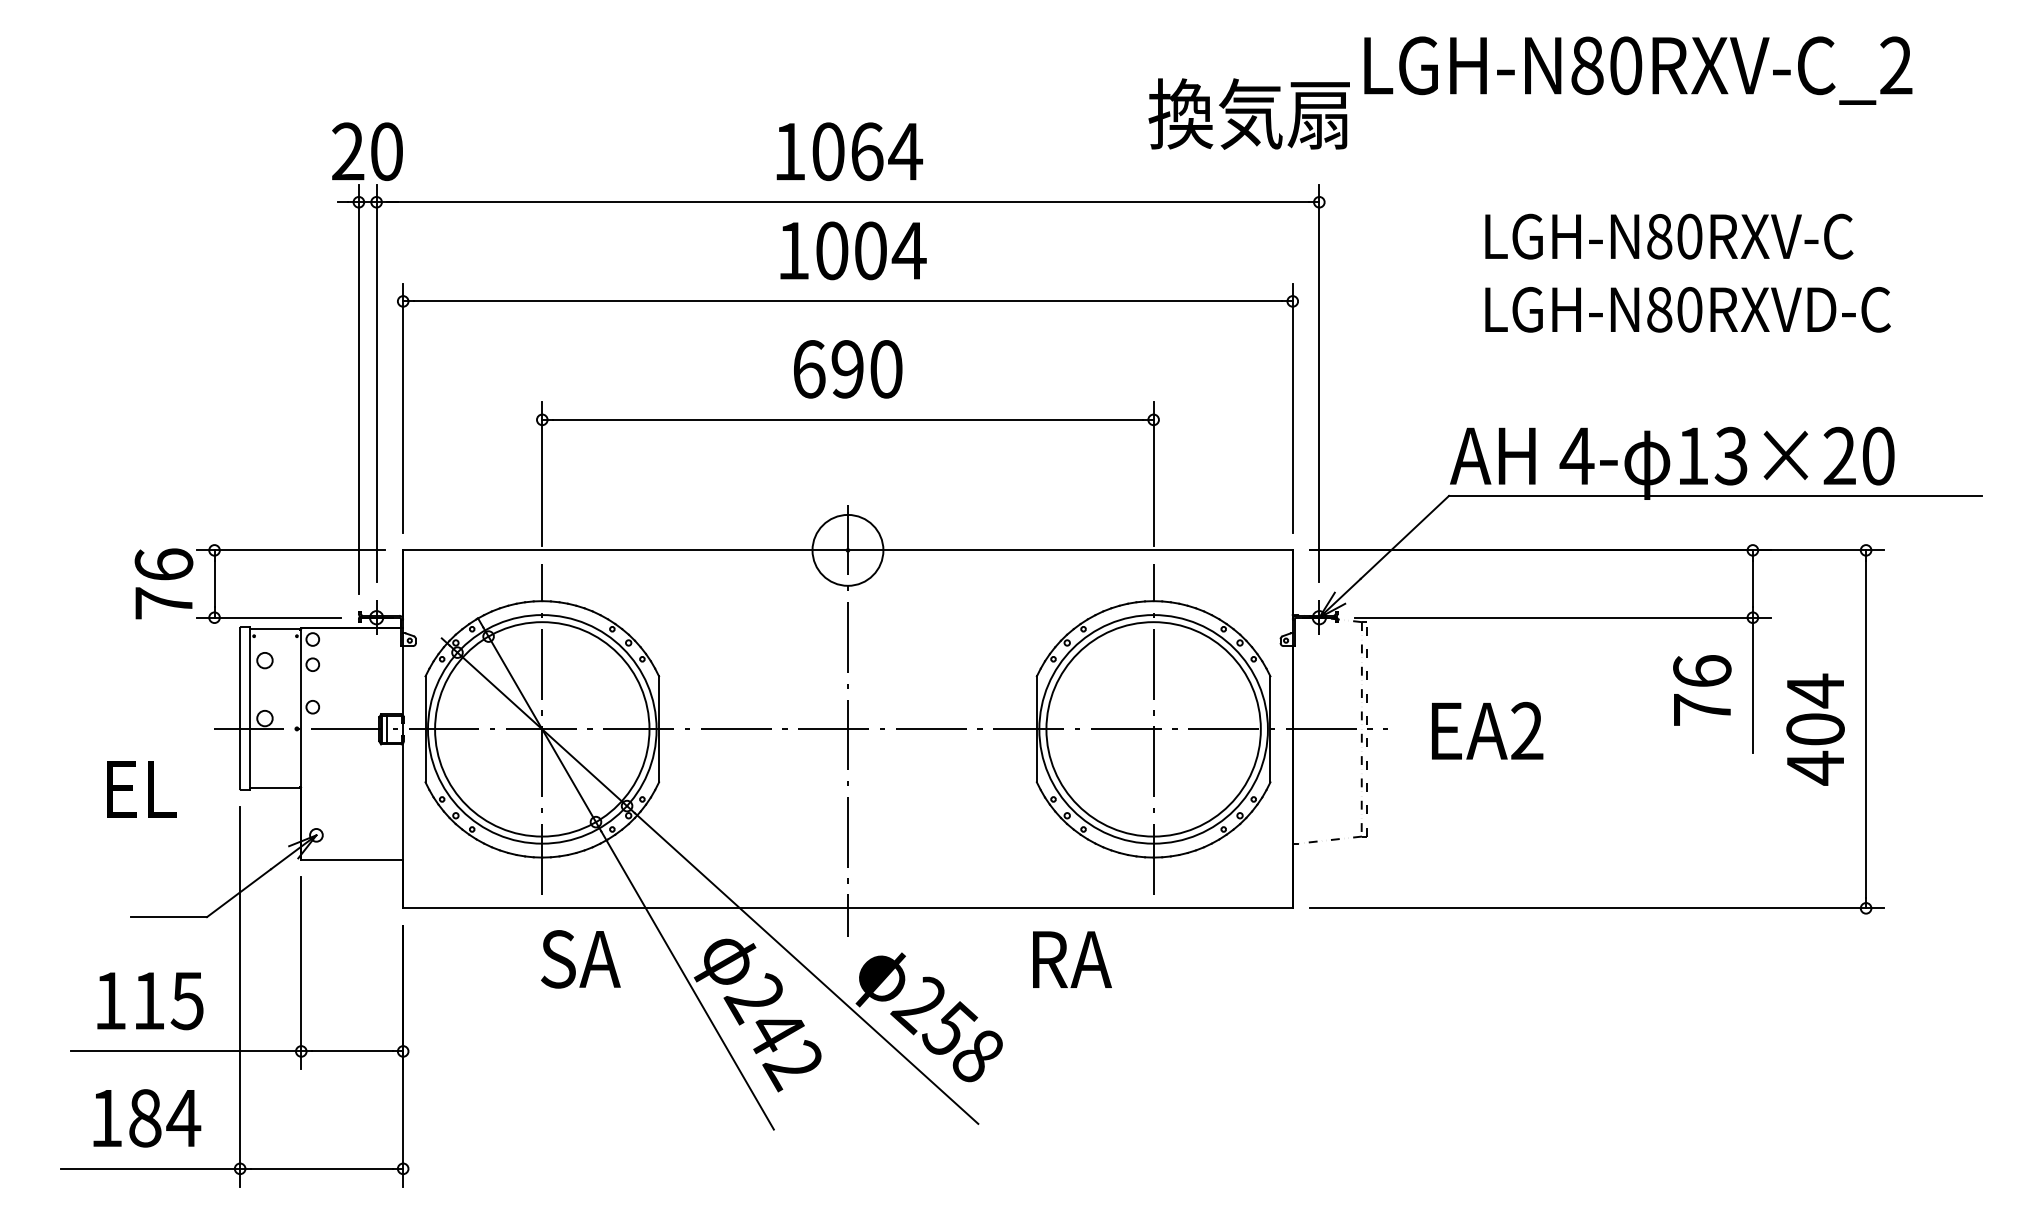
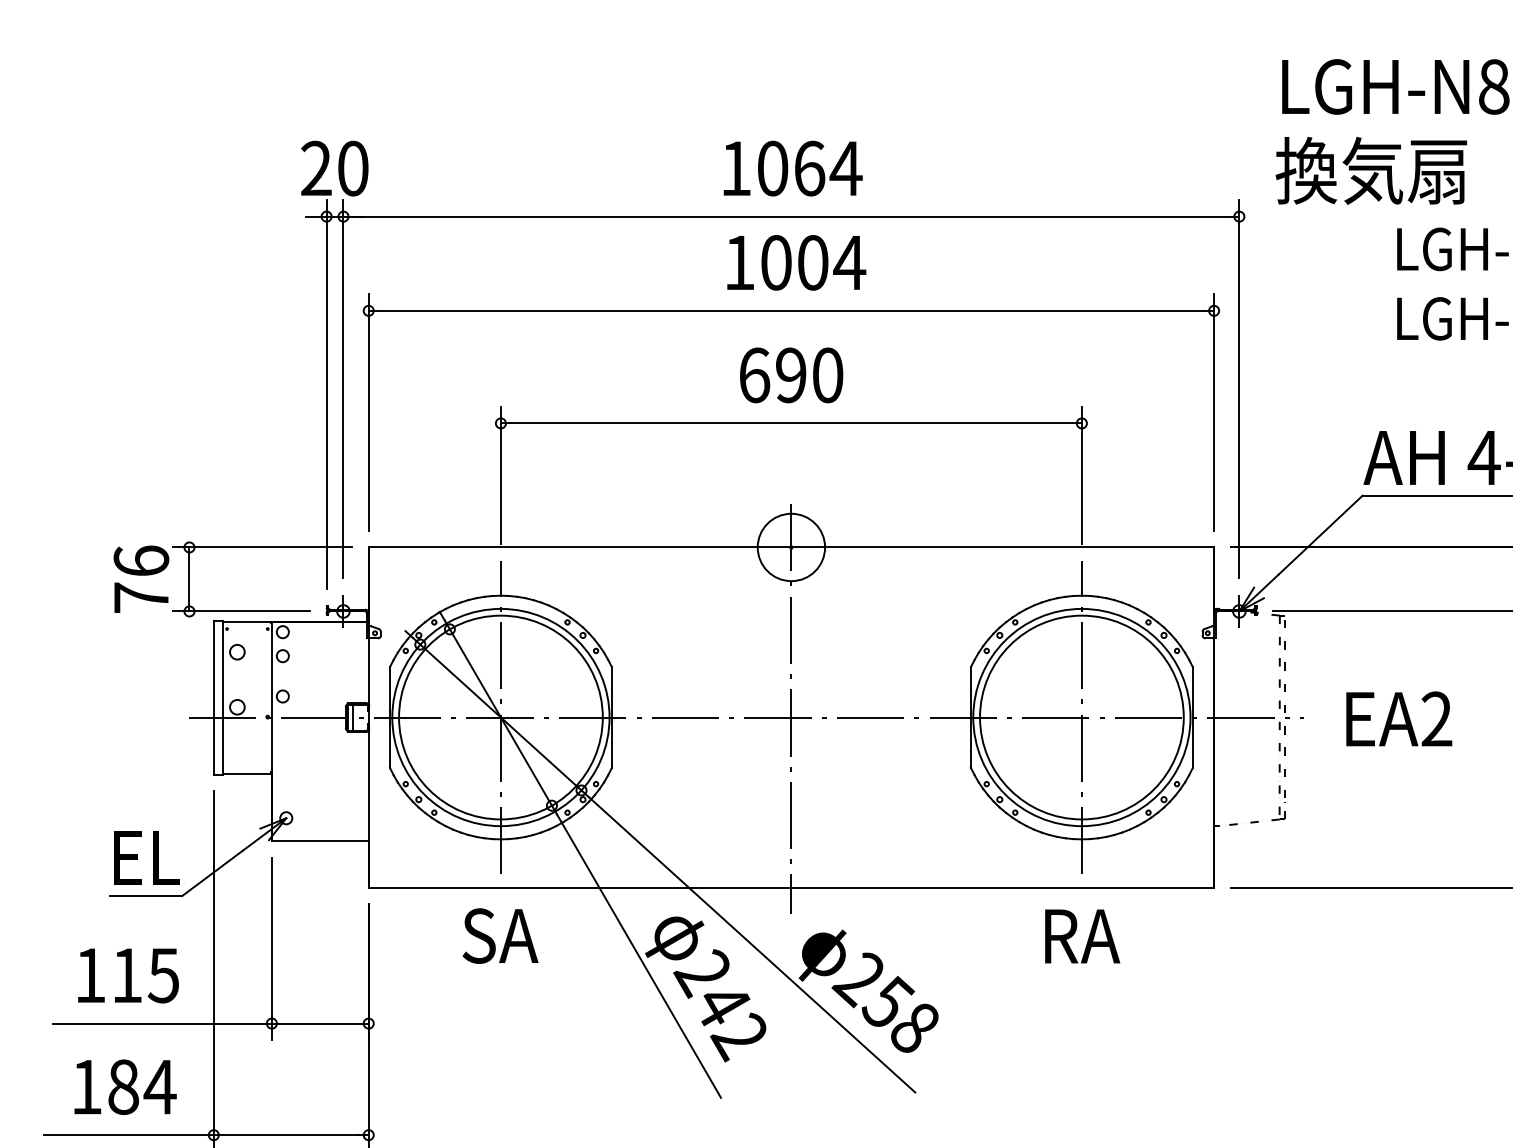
text: (1248, 113) -> (1370, 170), moved
text: (141, 789) -> (146, 858), moved
text: (580, 959) -> (500, 936), moved
text: (1072, 959) -> (1082, 936), moved

